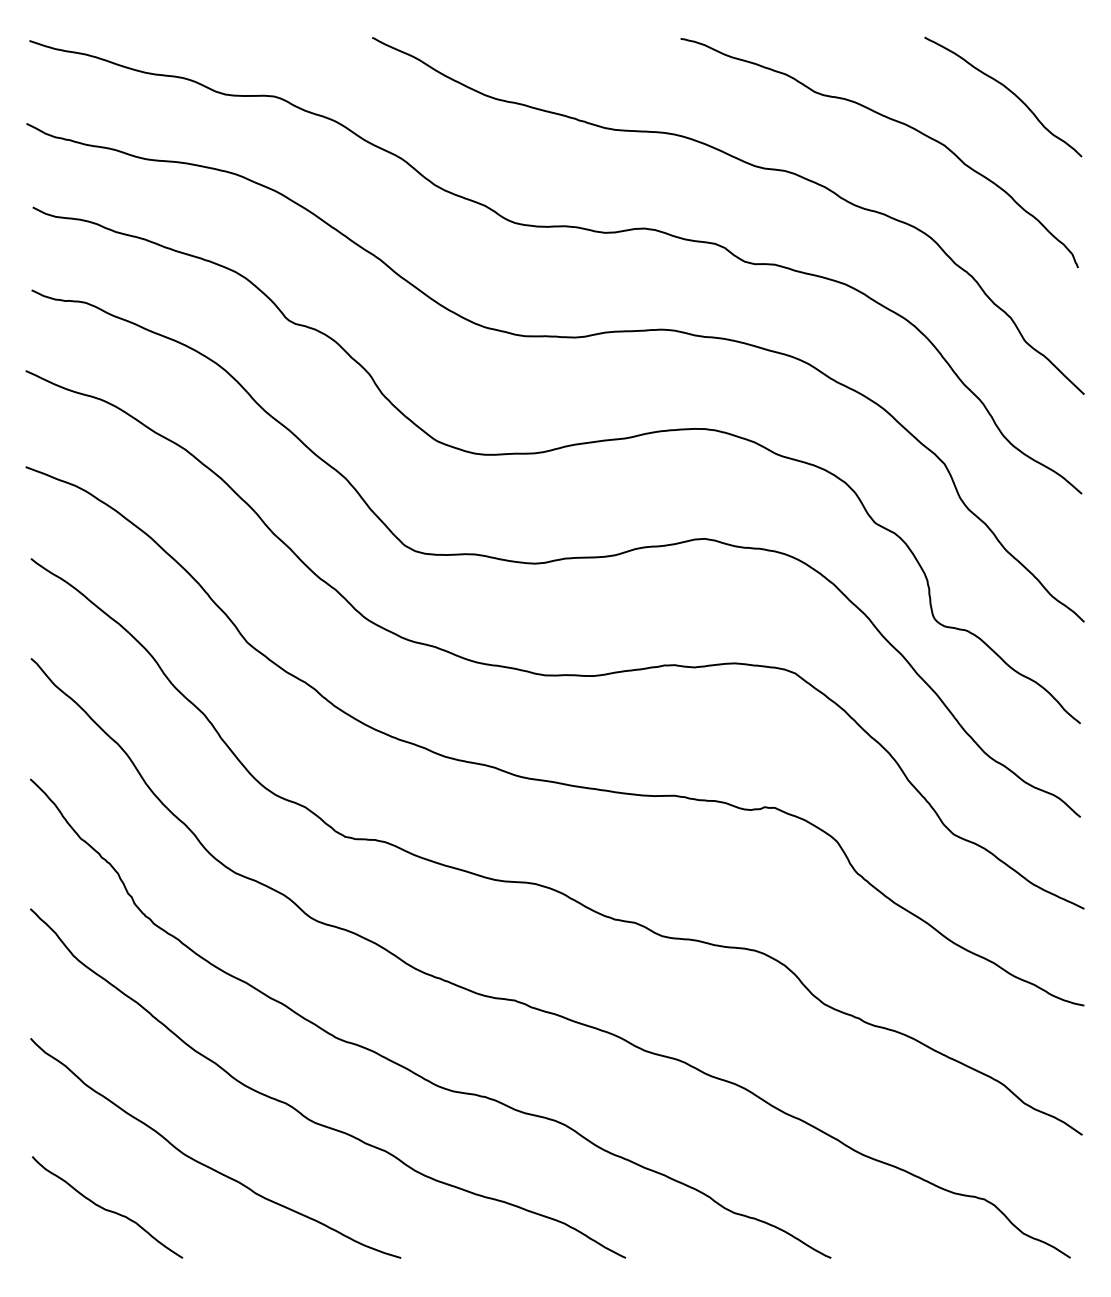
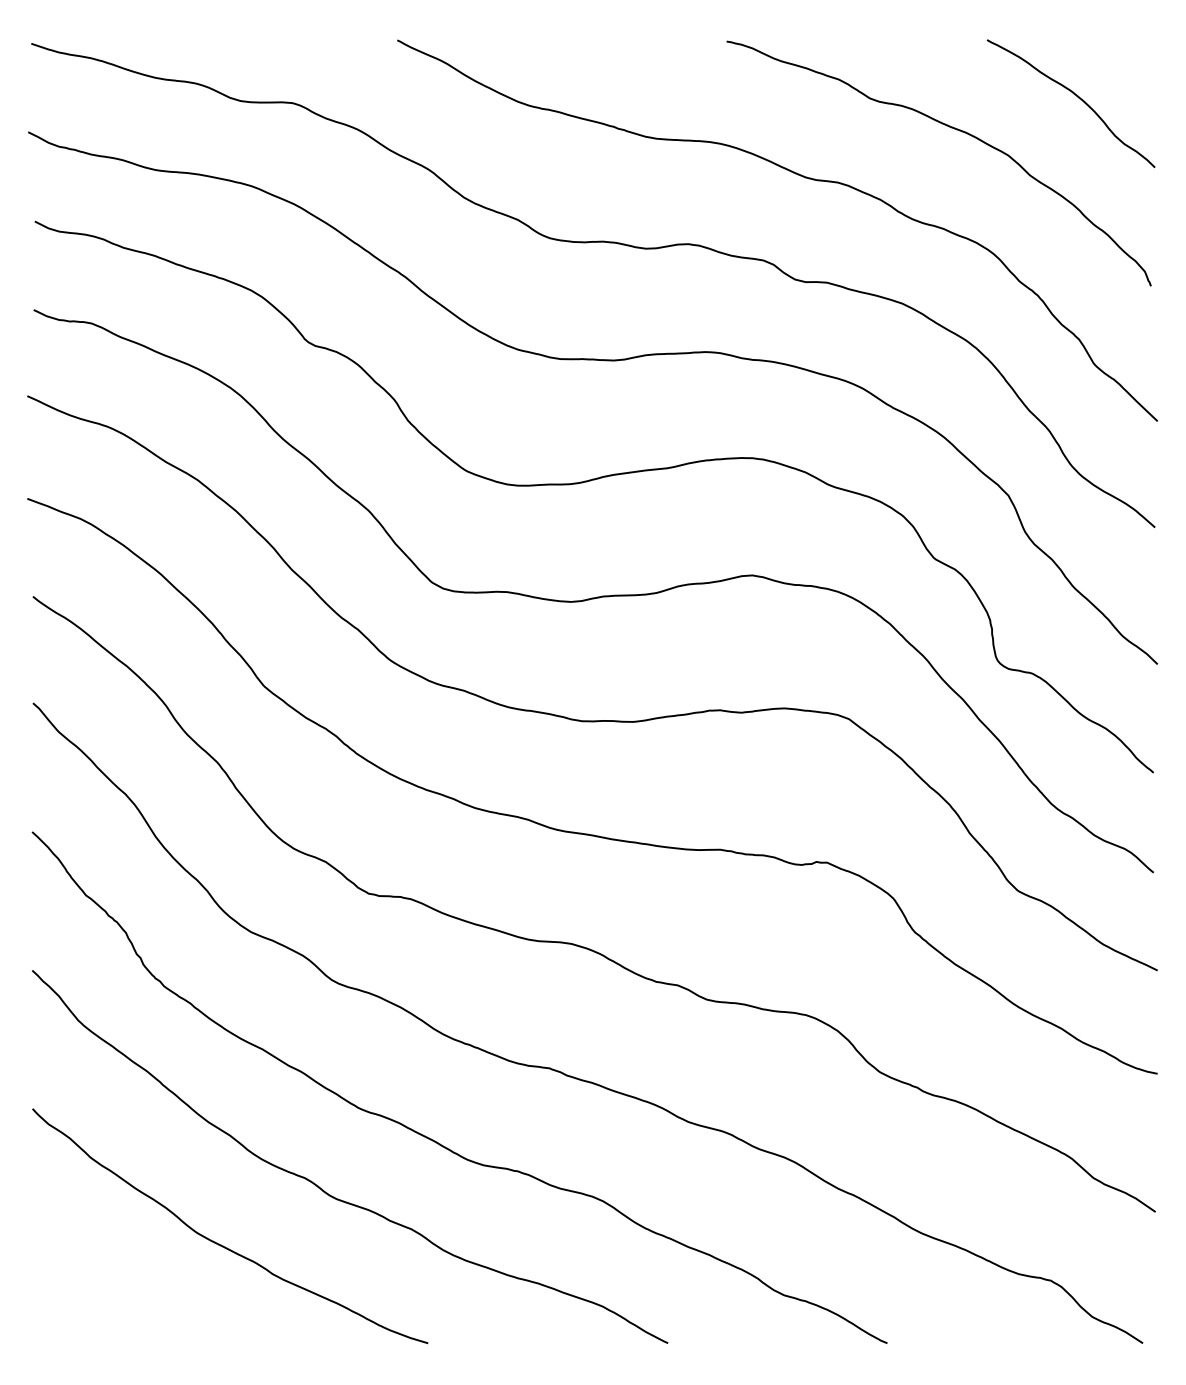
curve: (107, 1209) -> (114, 1291), removed

